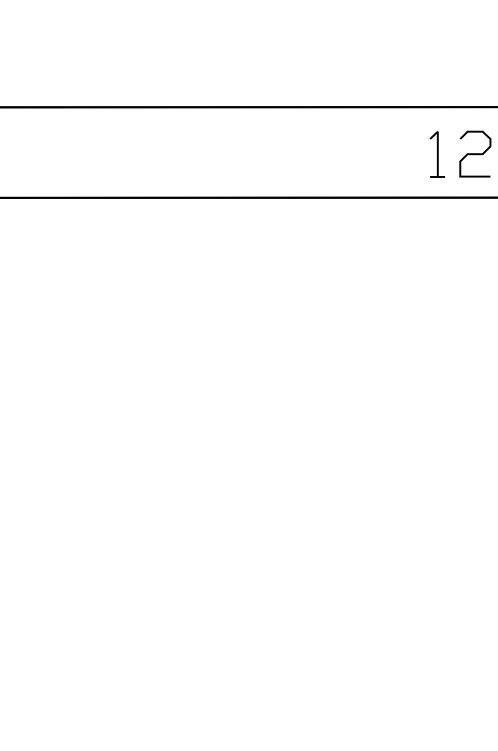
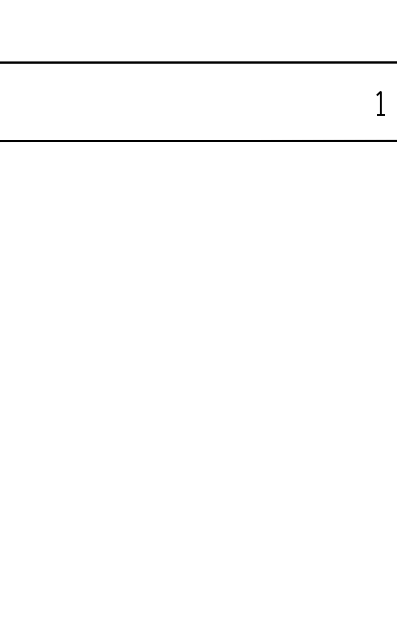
part: (436, 154) -> (380, 103), size x0.6

